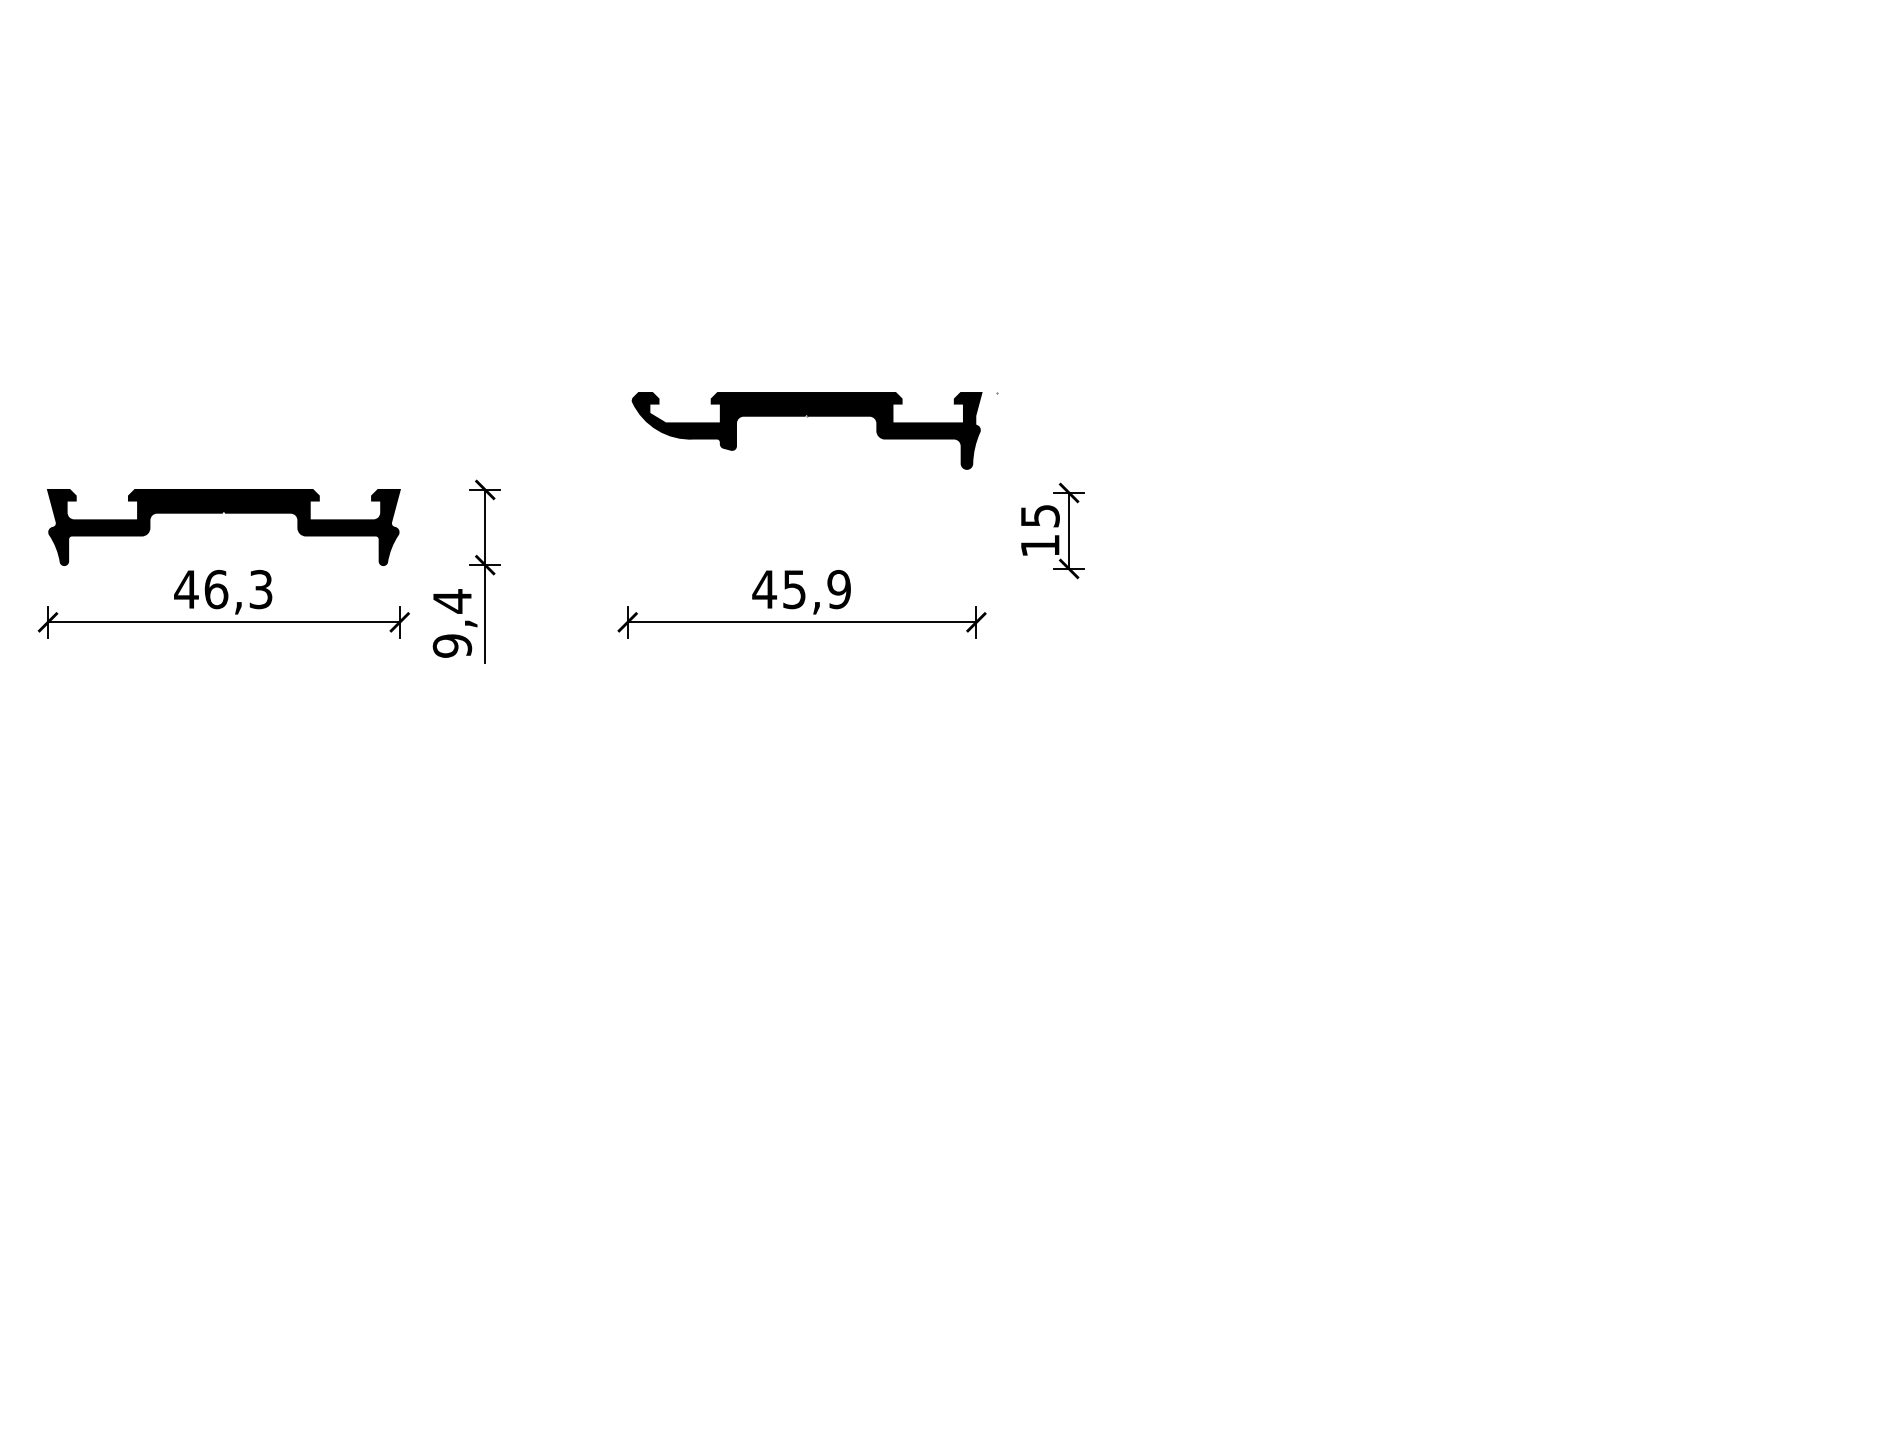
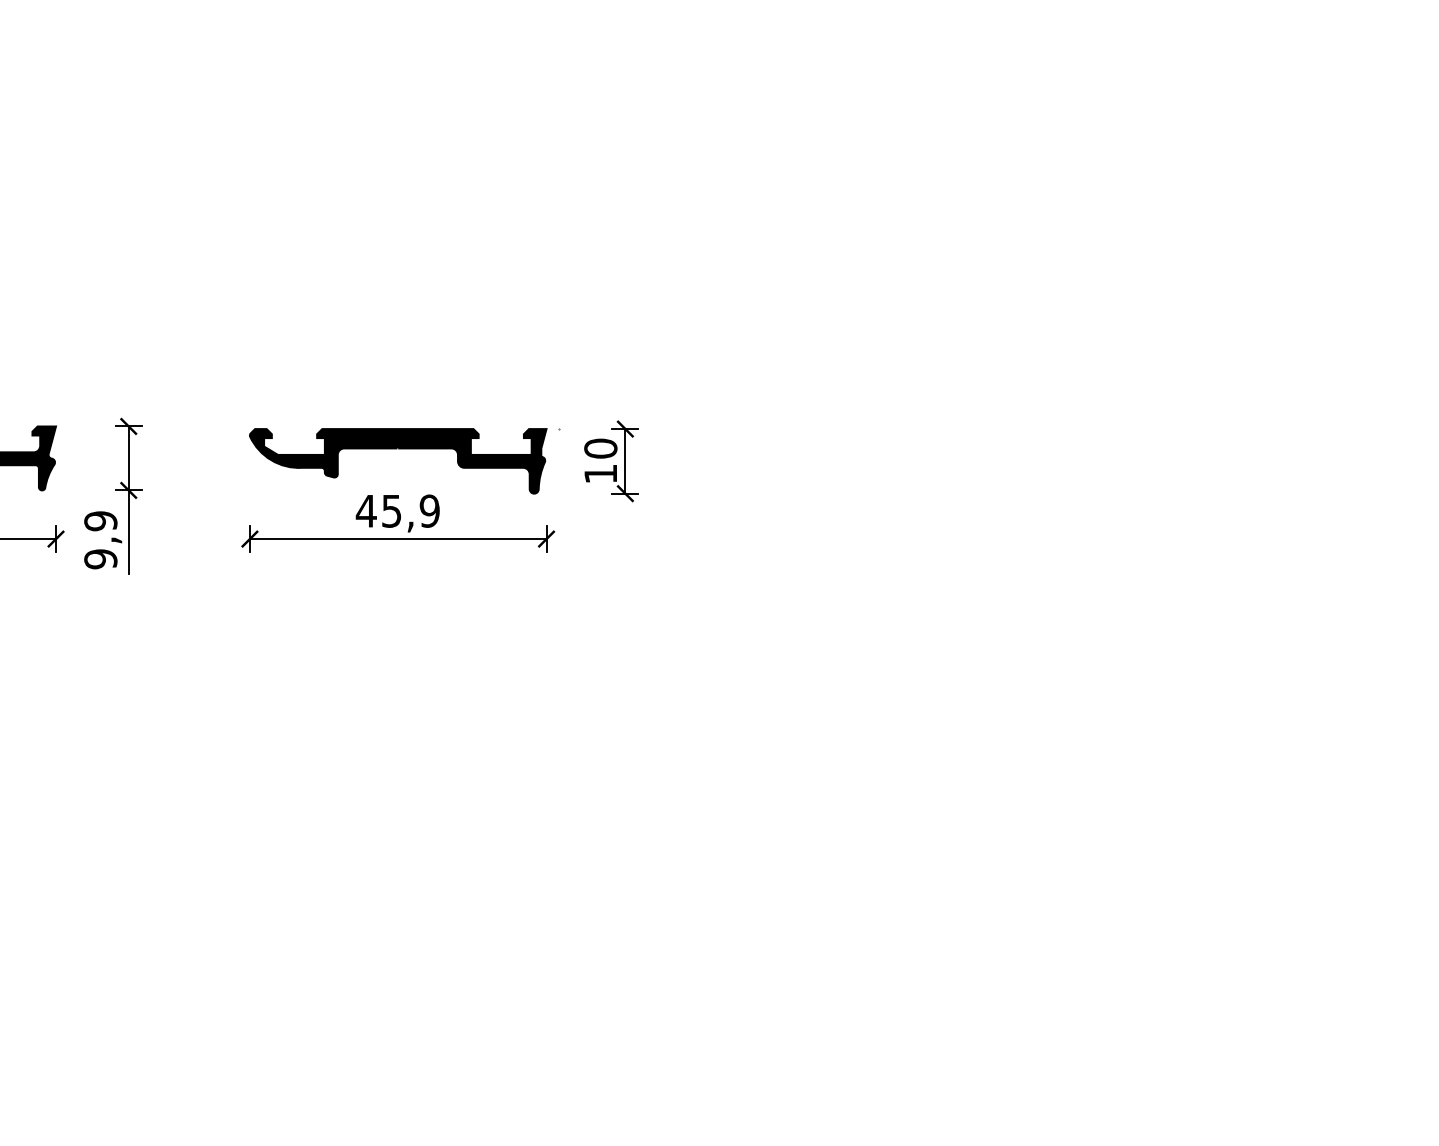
part: (814, 416) -> (404, 449), moved
text: (1039, 515) -> (600, 448), 15 -> 10
text: (452, 601) -> (100, 521), 9,4 -> 9,9

